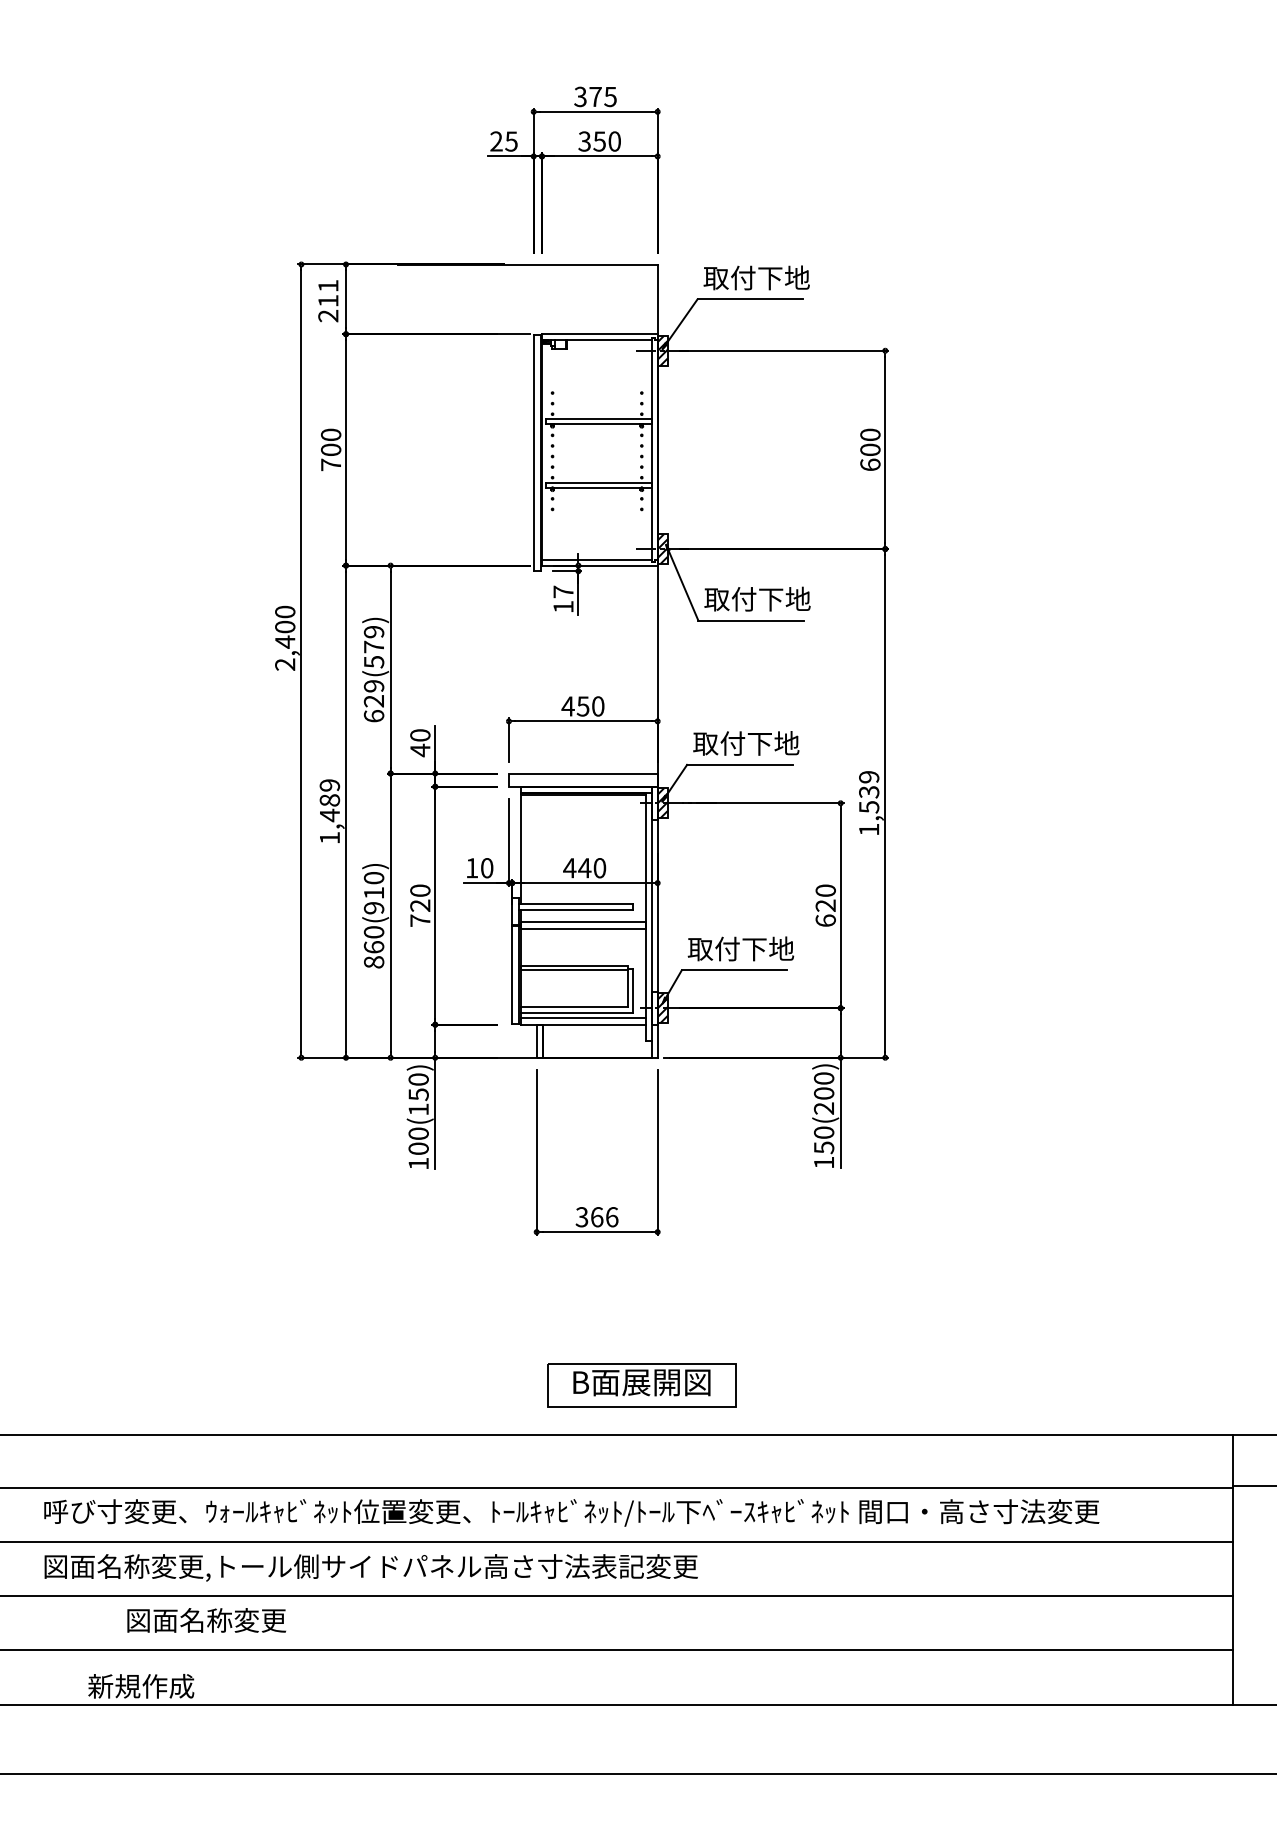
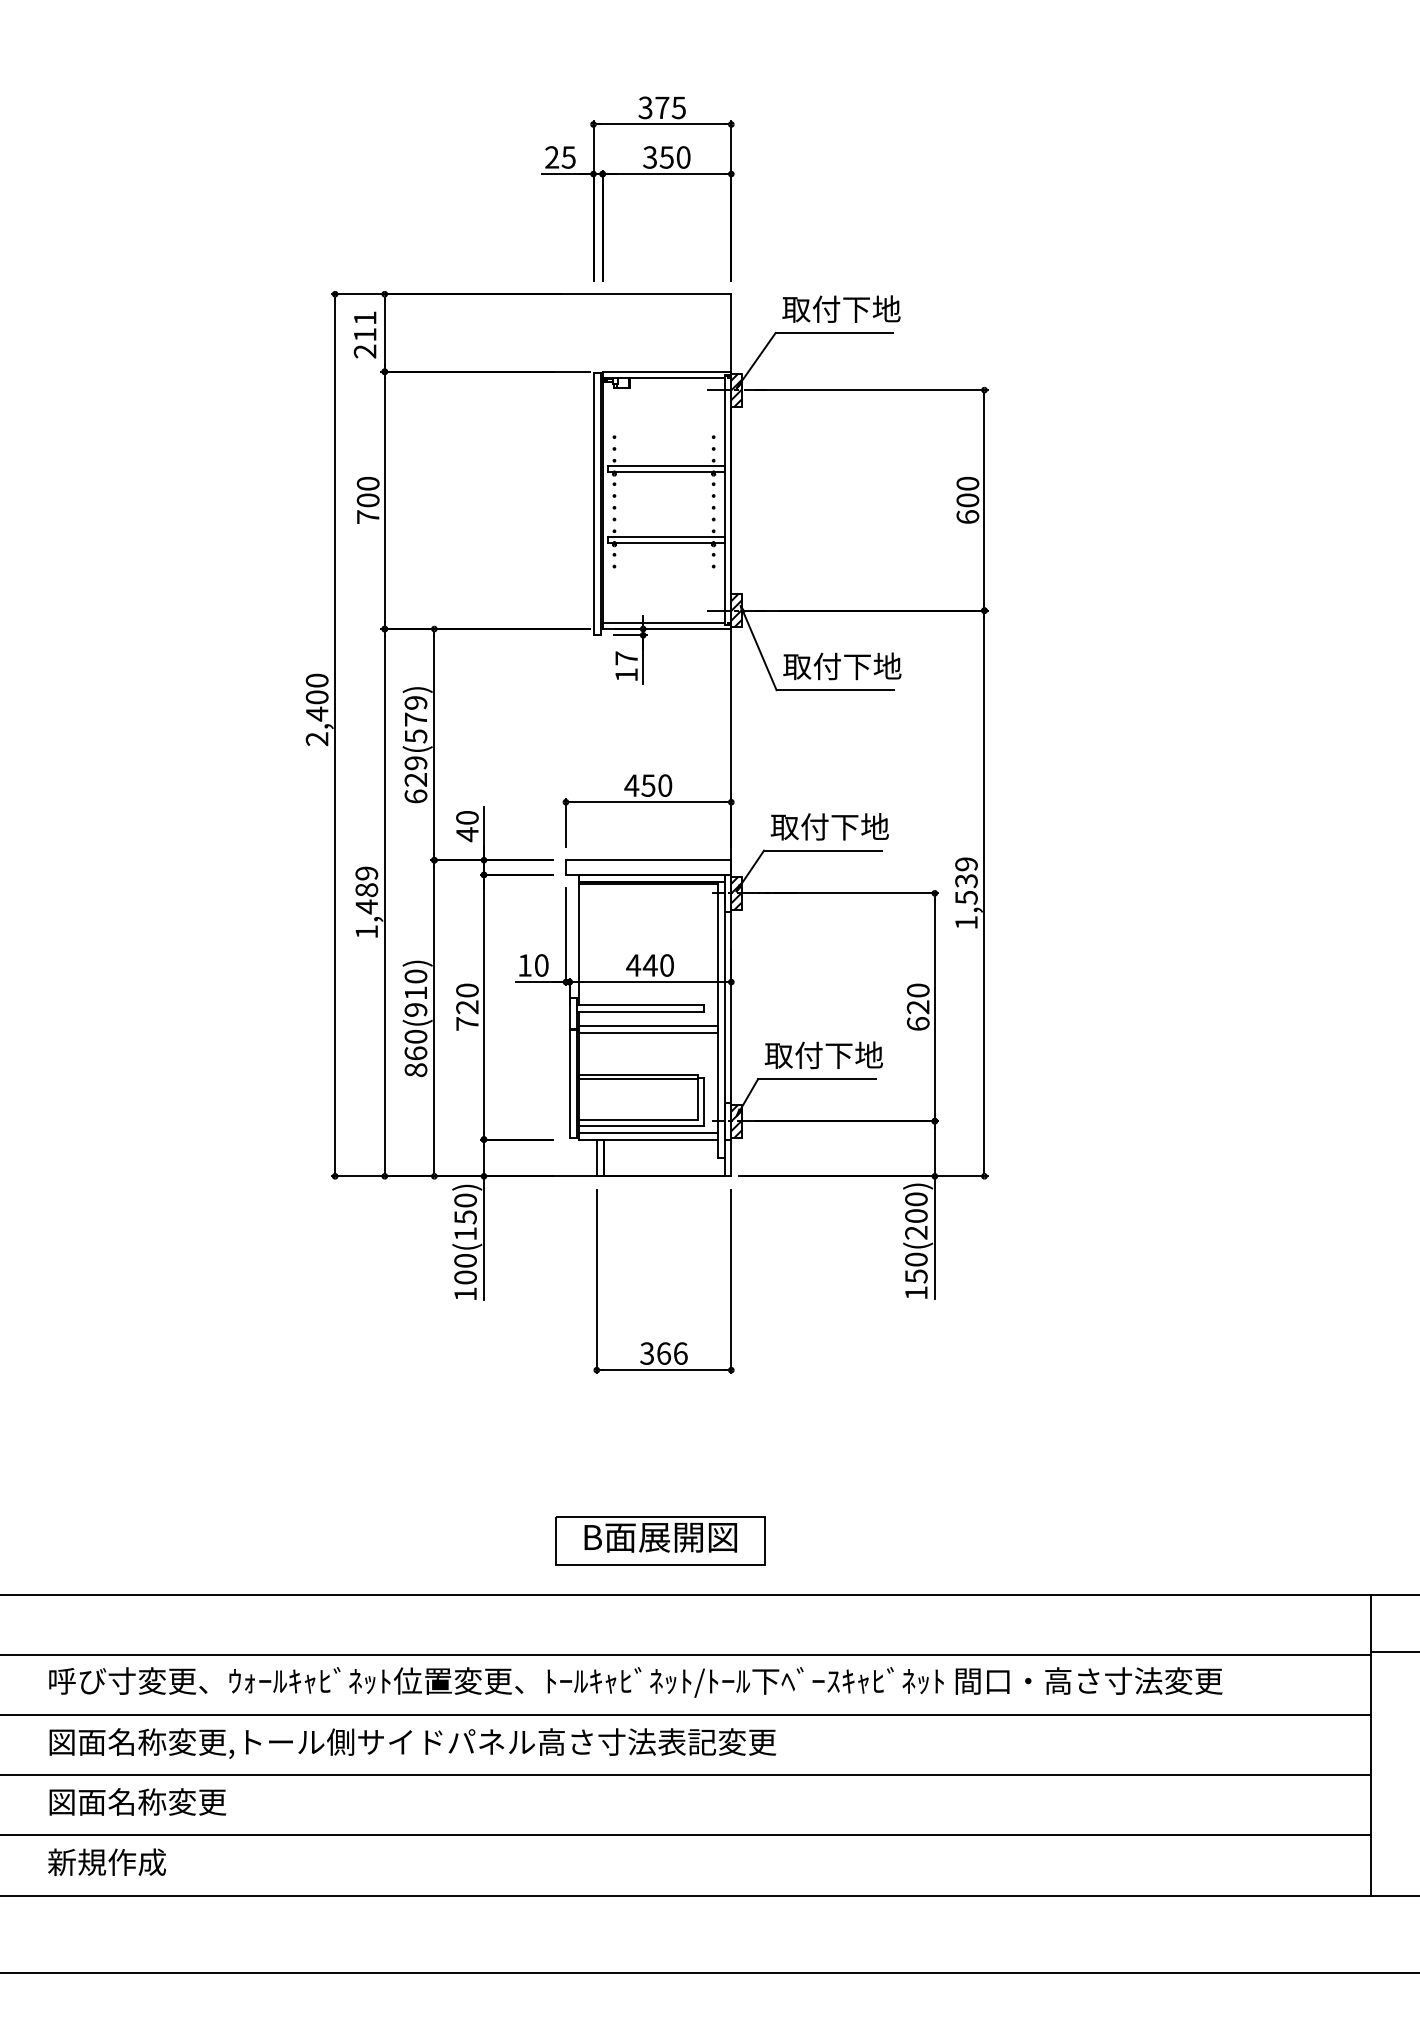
part: (641, 1385) -> (660, 1540), moved
text: (206, 1620) -> (137, 1801), moved
text: (140, 1685) -> (106, 1861), moved

